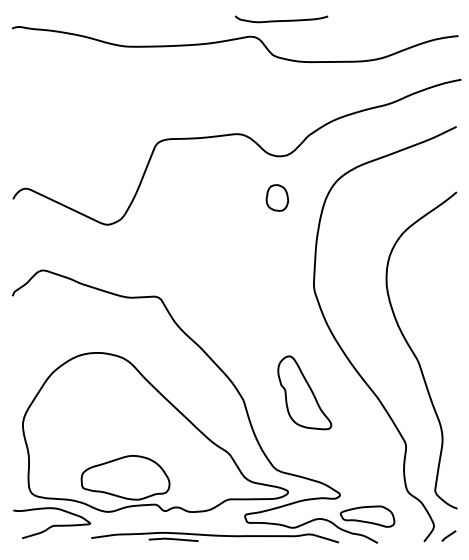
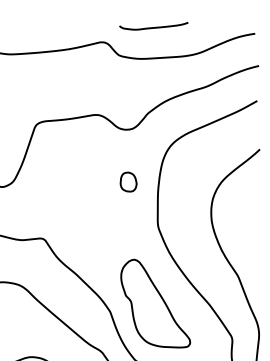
curve: (281, 20) -> (153, 27), moved
part: (276, 197) -> (127, 181), moved
part: (304, 392) -> (155, 303), size x1.67

